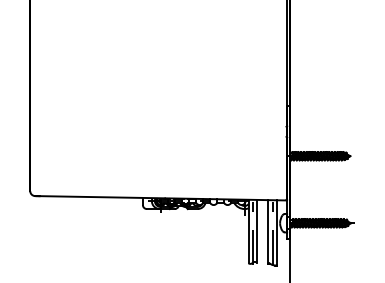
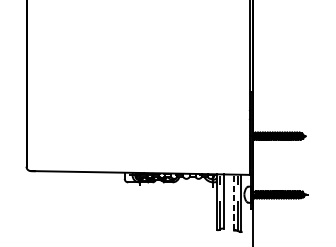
line: (268, 232) -> (234, 202), solid -> dashed

